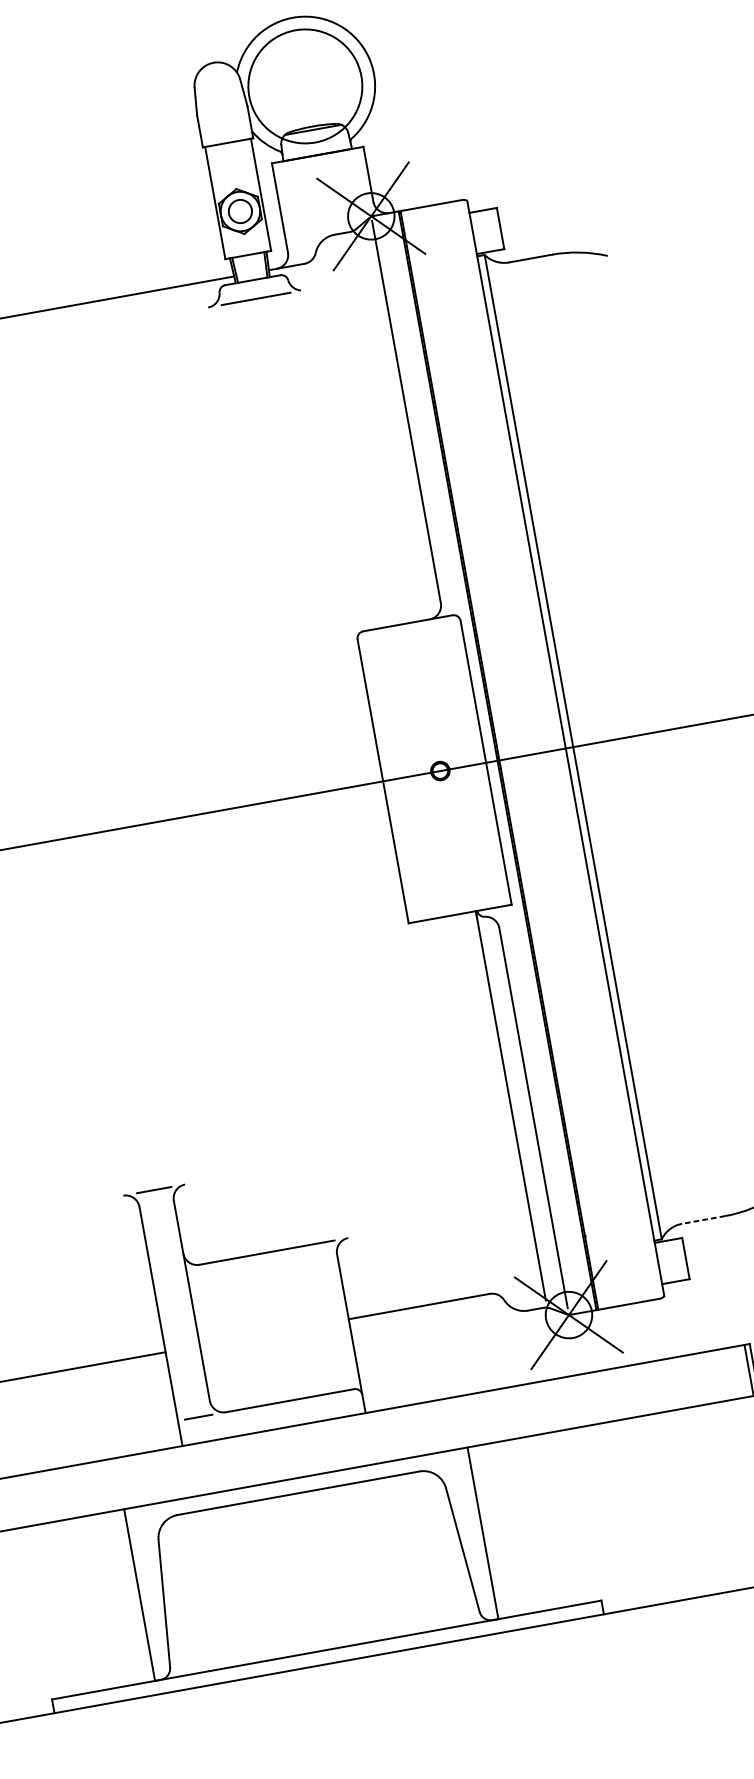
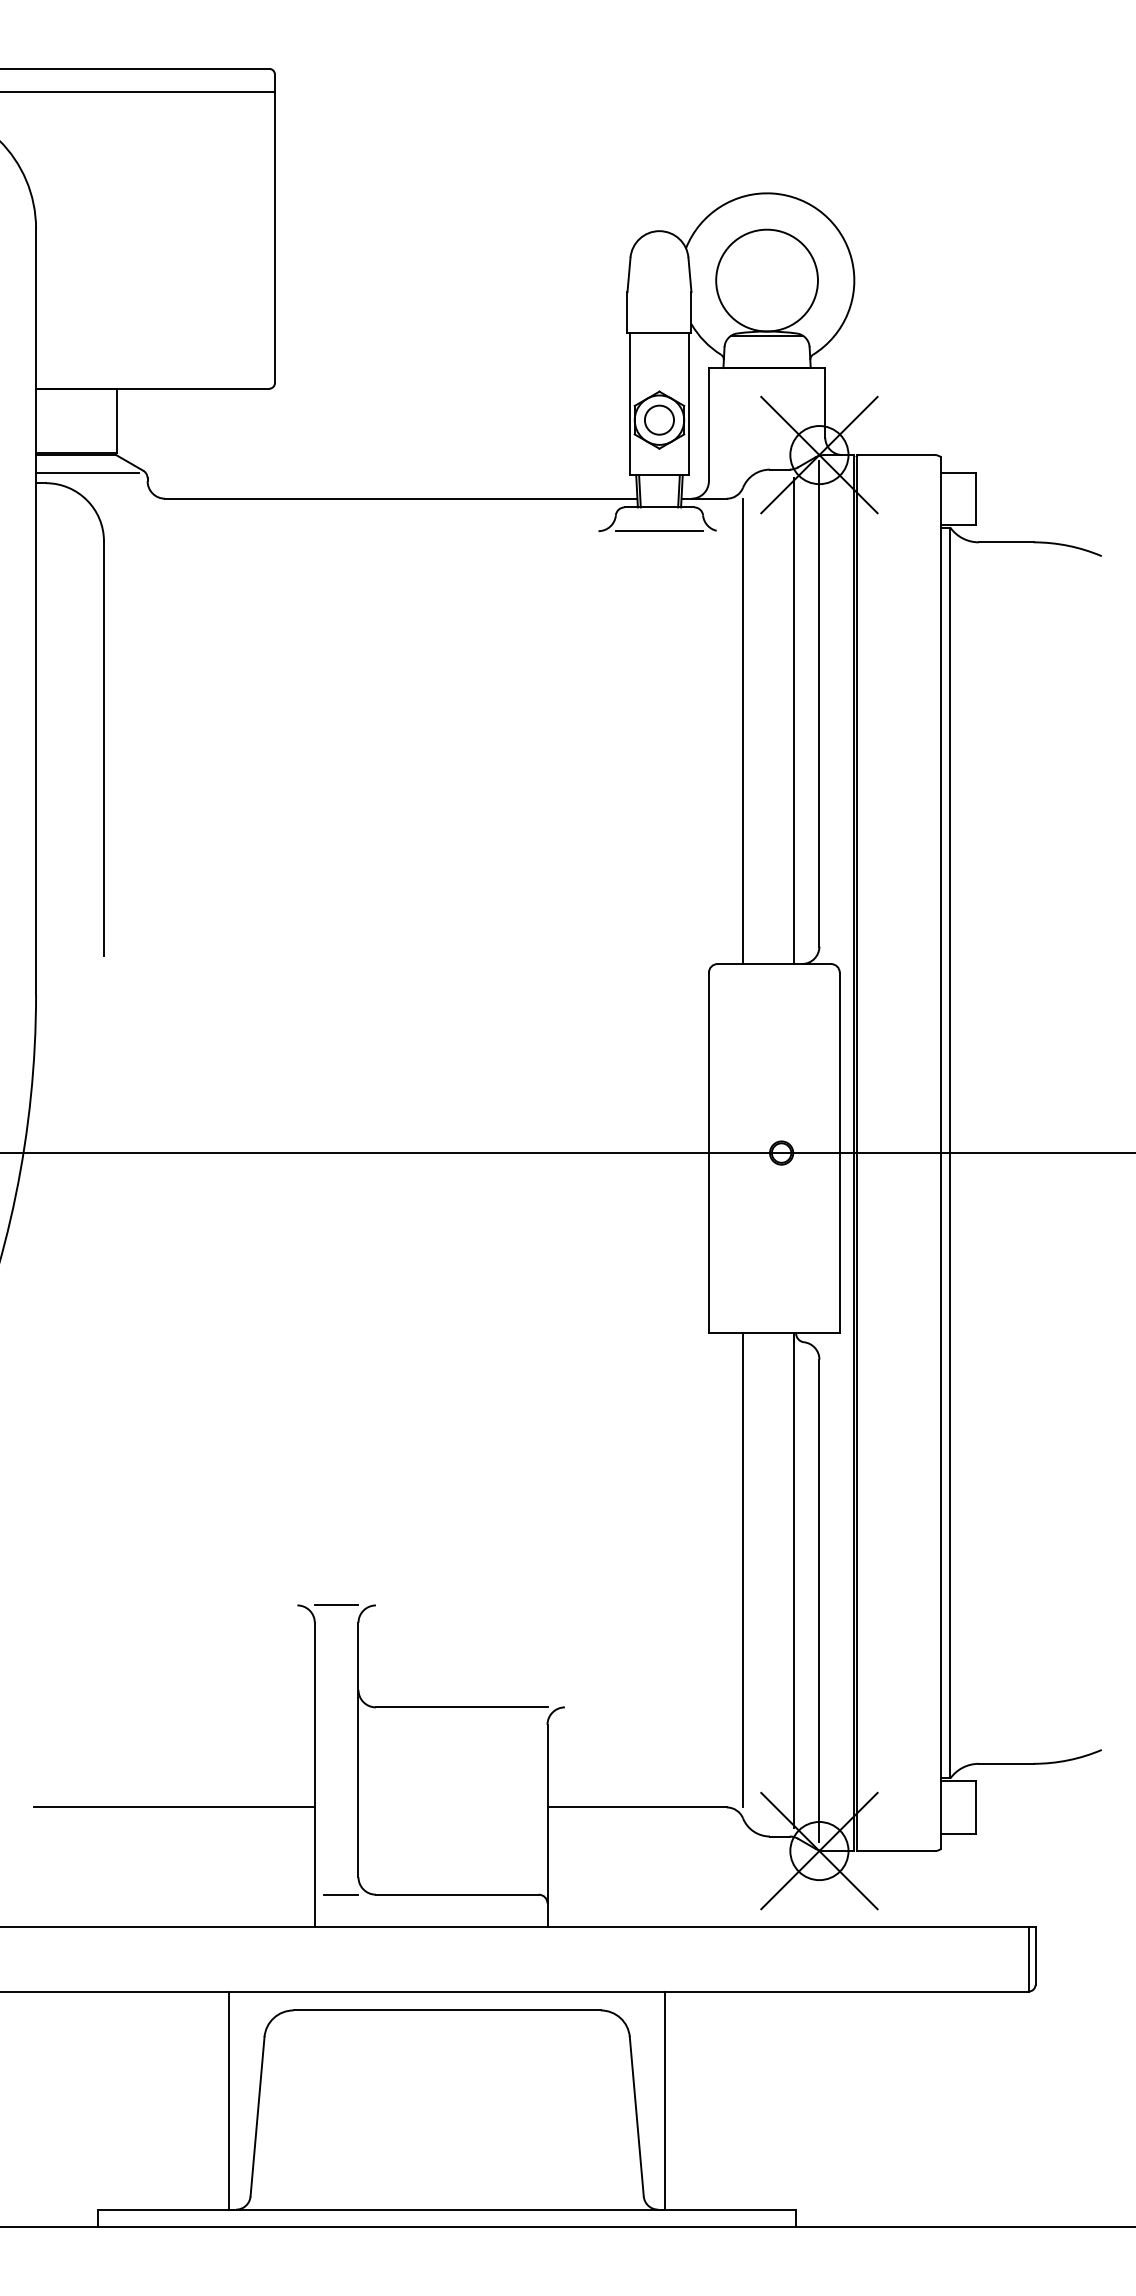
circle: (304, 86) -> (766, 280), size x0.71
line: (389, 429) -> (794, 721), added
line: (350, 444) -> (743, 731), added
line: (469, 1105) -> (743, 1570), added
line: (703, 1219) -> (1005, 1763), dashed -> solid

